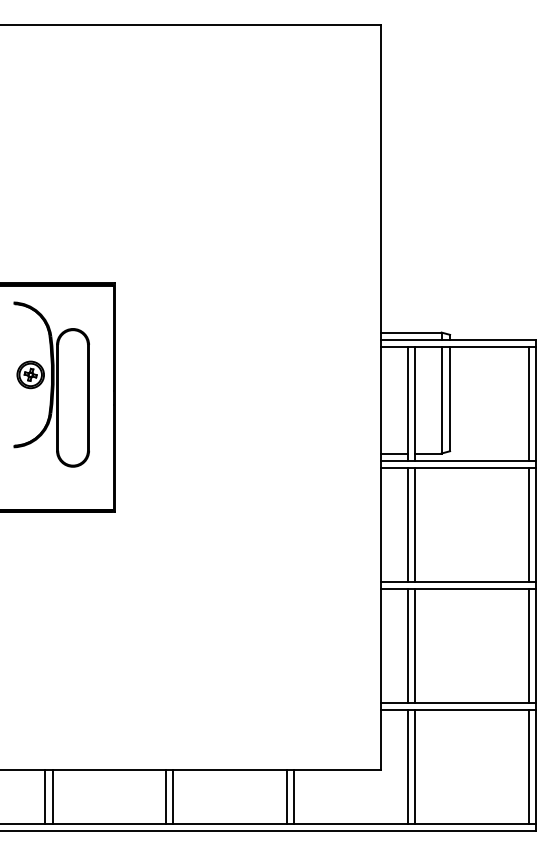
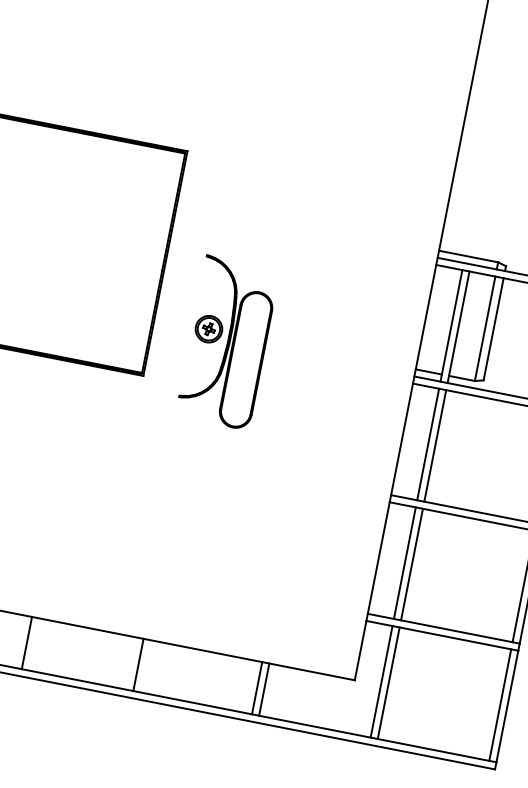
part: (51, 384) -> (227, 342), moved
line: (45, 796) -> (20, 641), removed
line: (173, 796) -> (145, 665), removed

